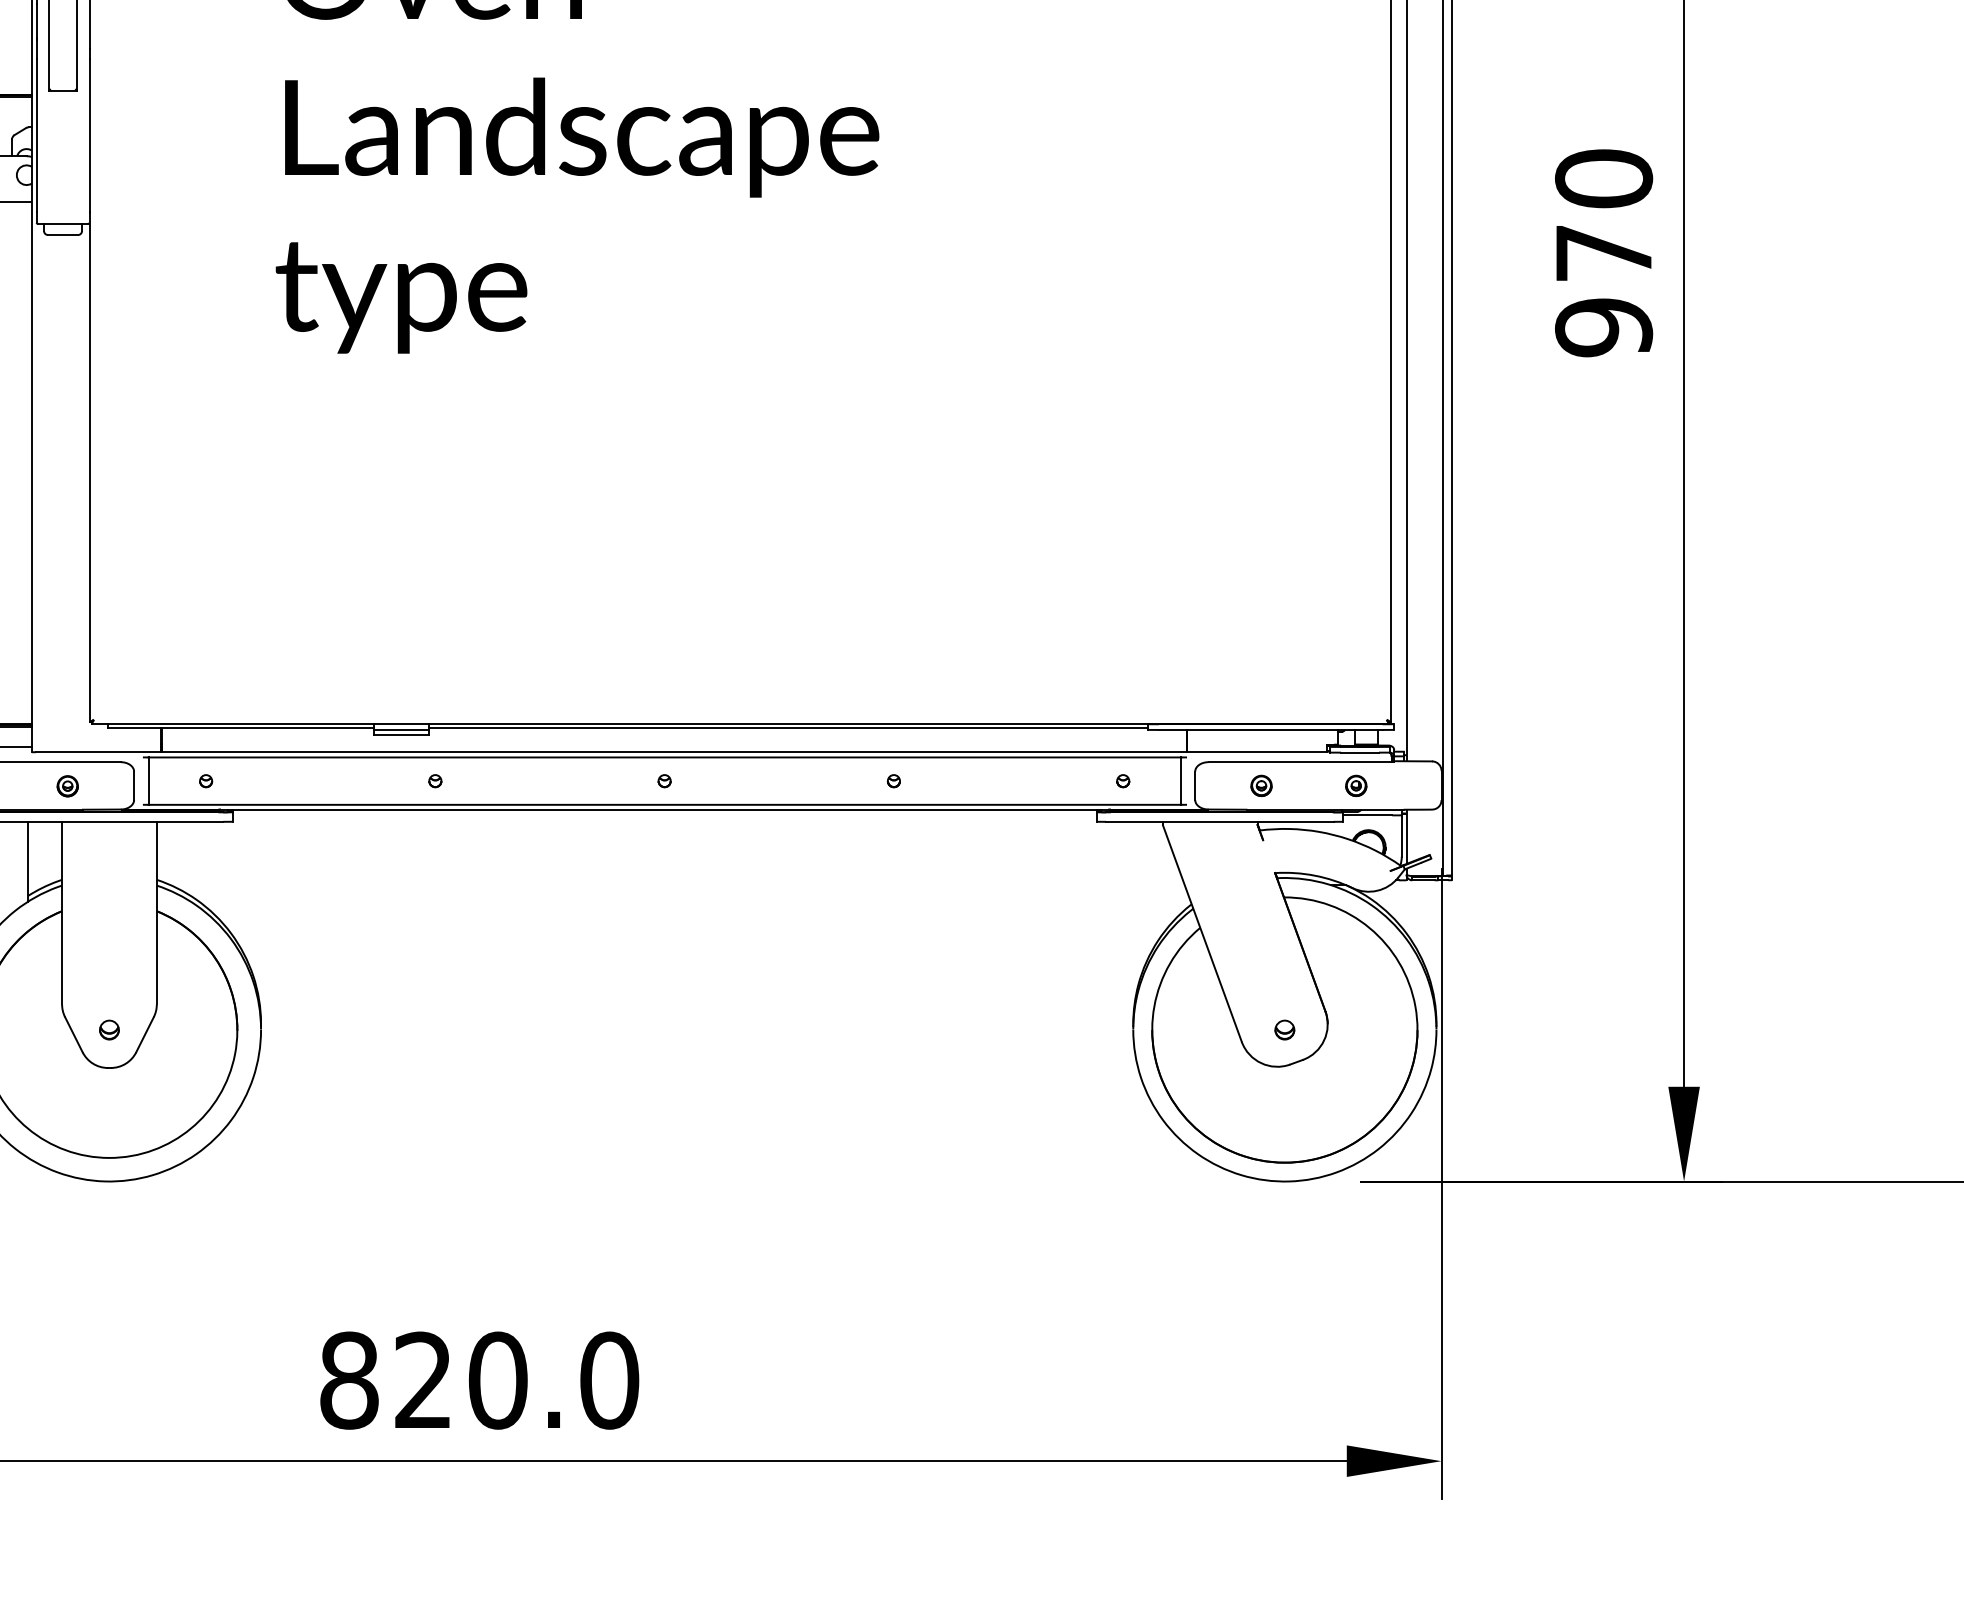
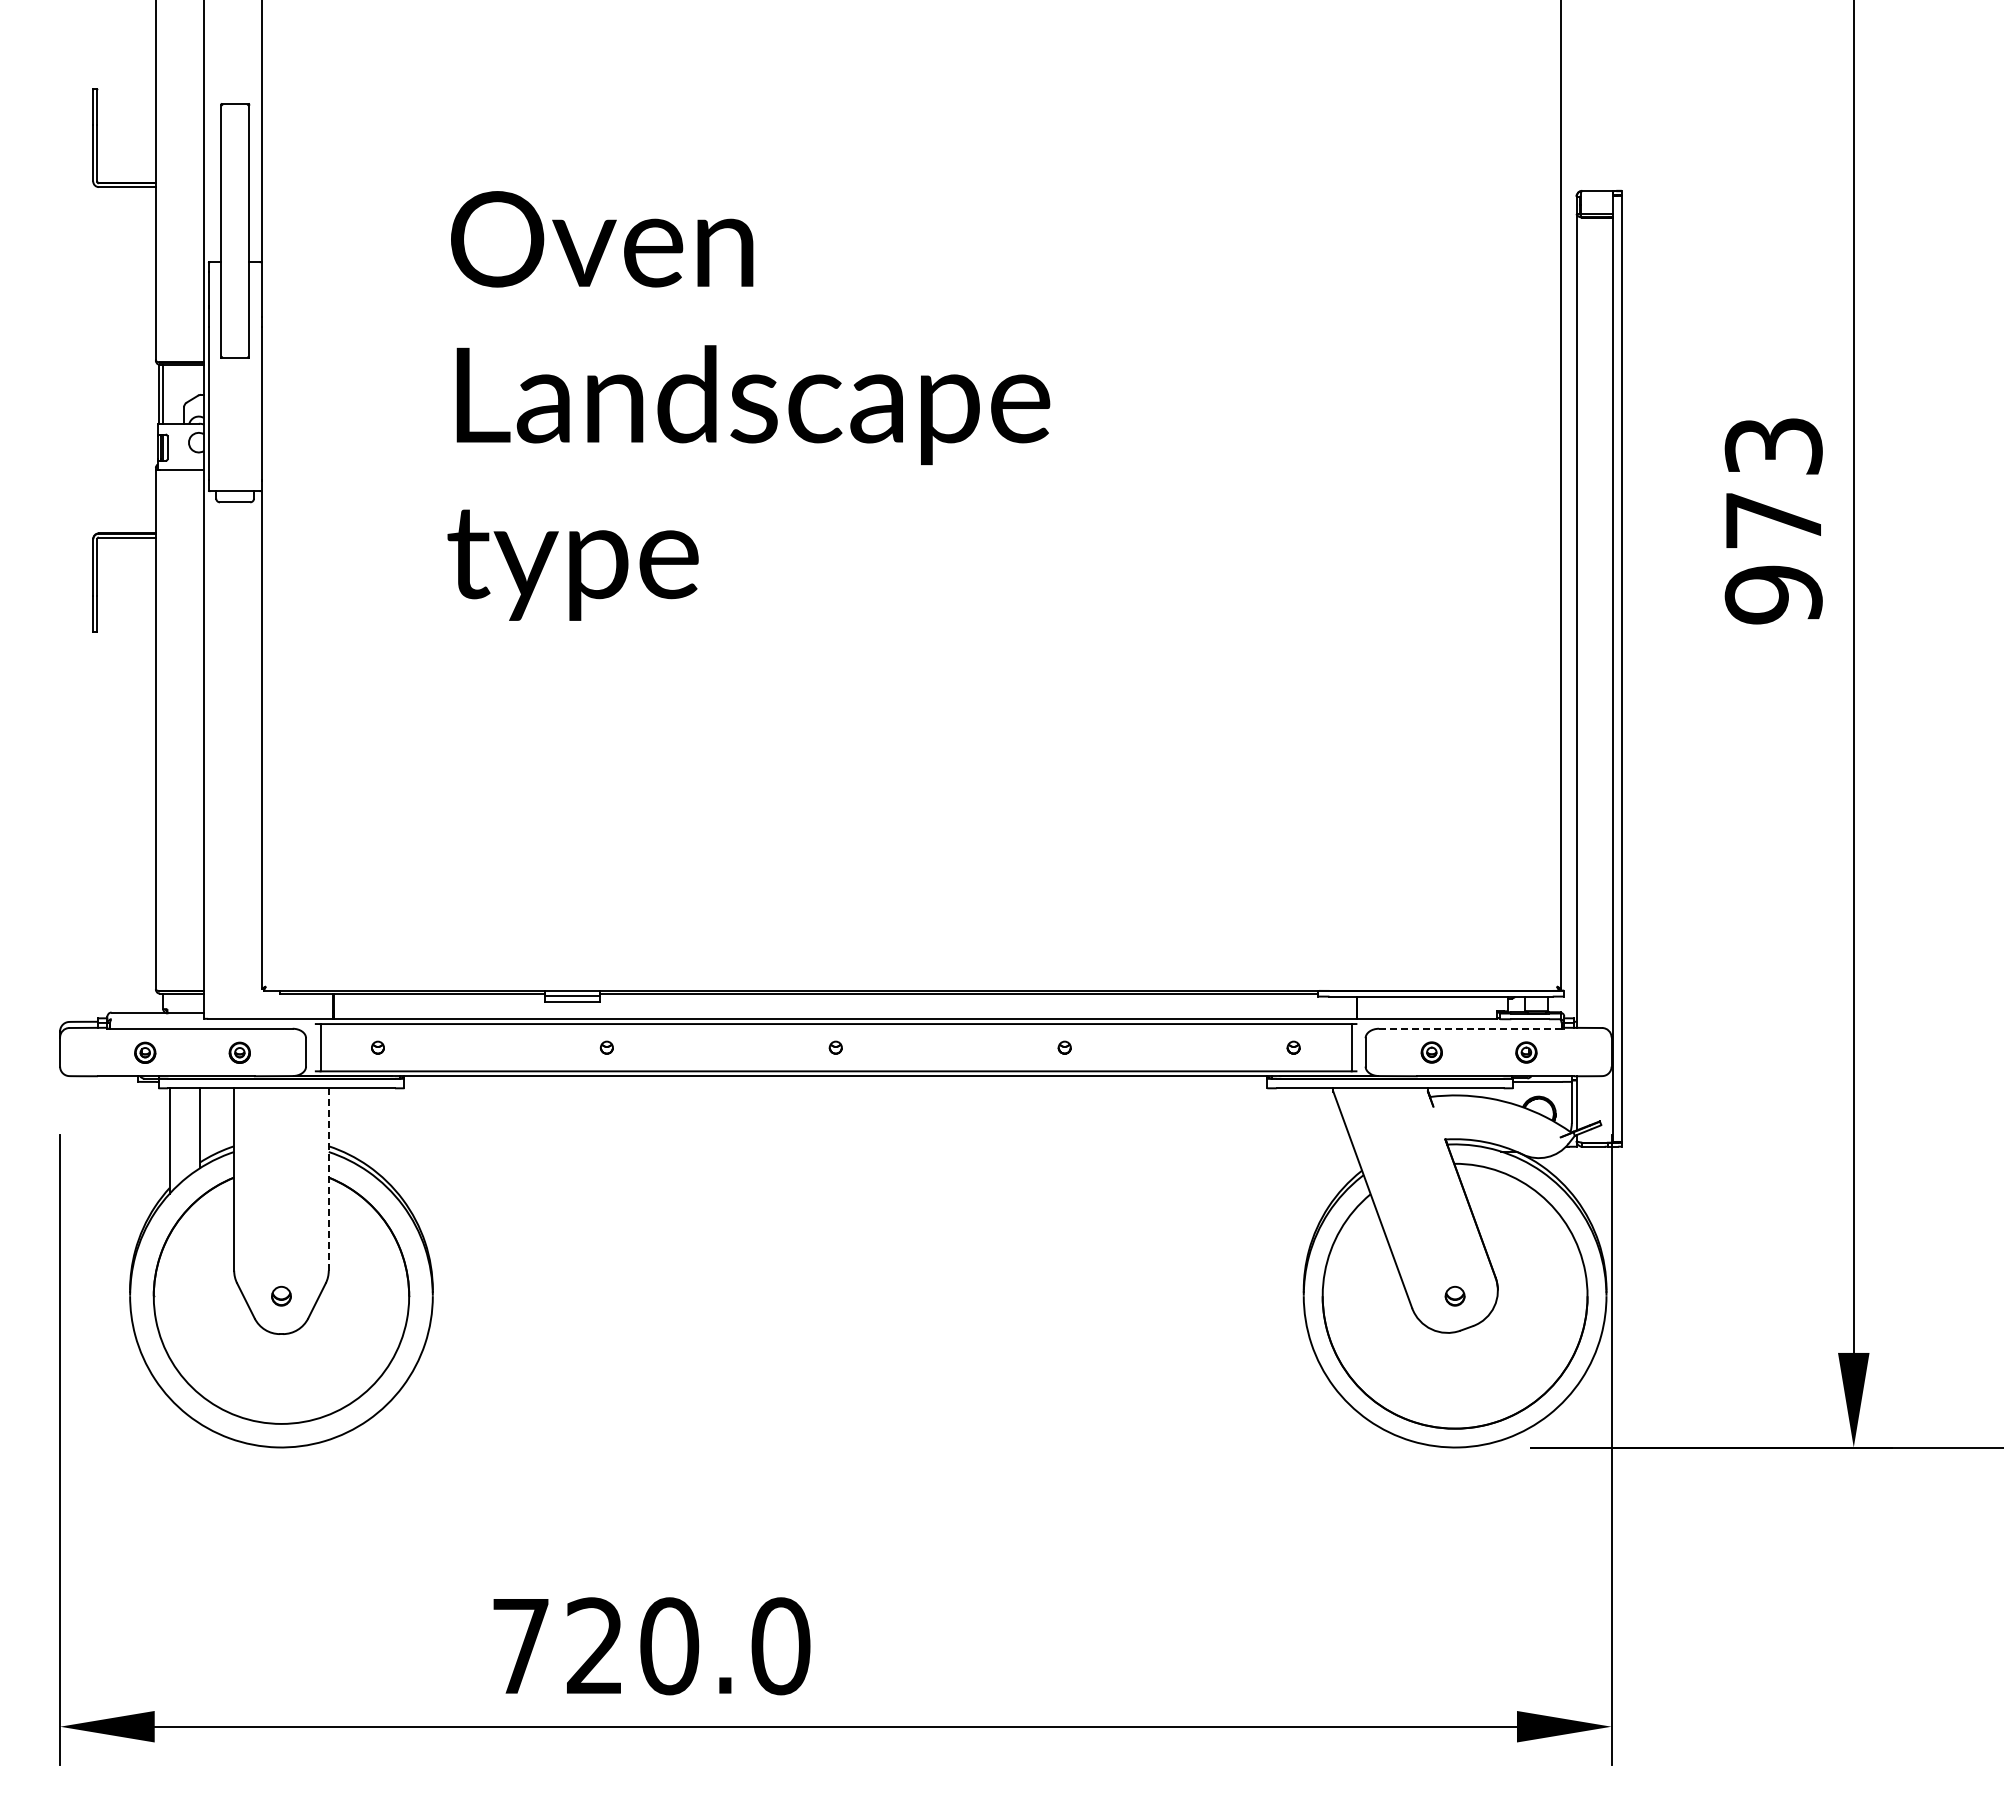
text: (1603, 178) -> (1773, 445), 970 -> 973
line: (1301, 761) -> (1471, 1028), solid -> dashed
line: (156, 914) -> (328, 1180), solid -> dashed
text: (349, 1380) -> (521, 1646), 820.0 -> 720.0

